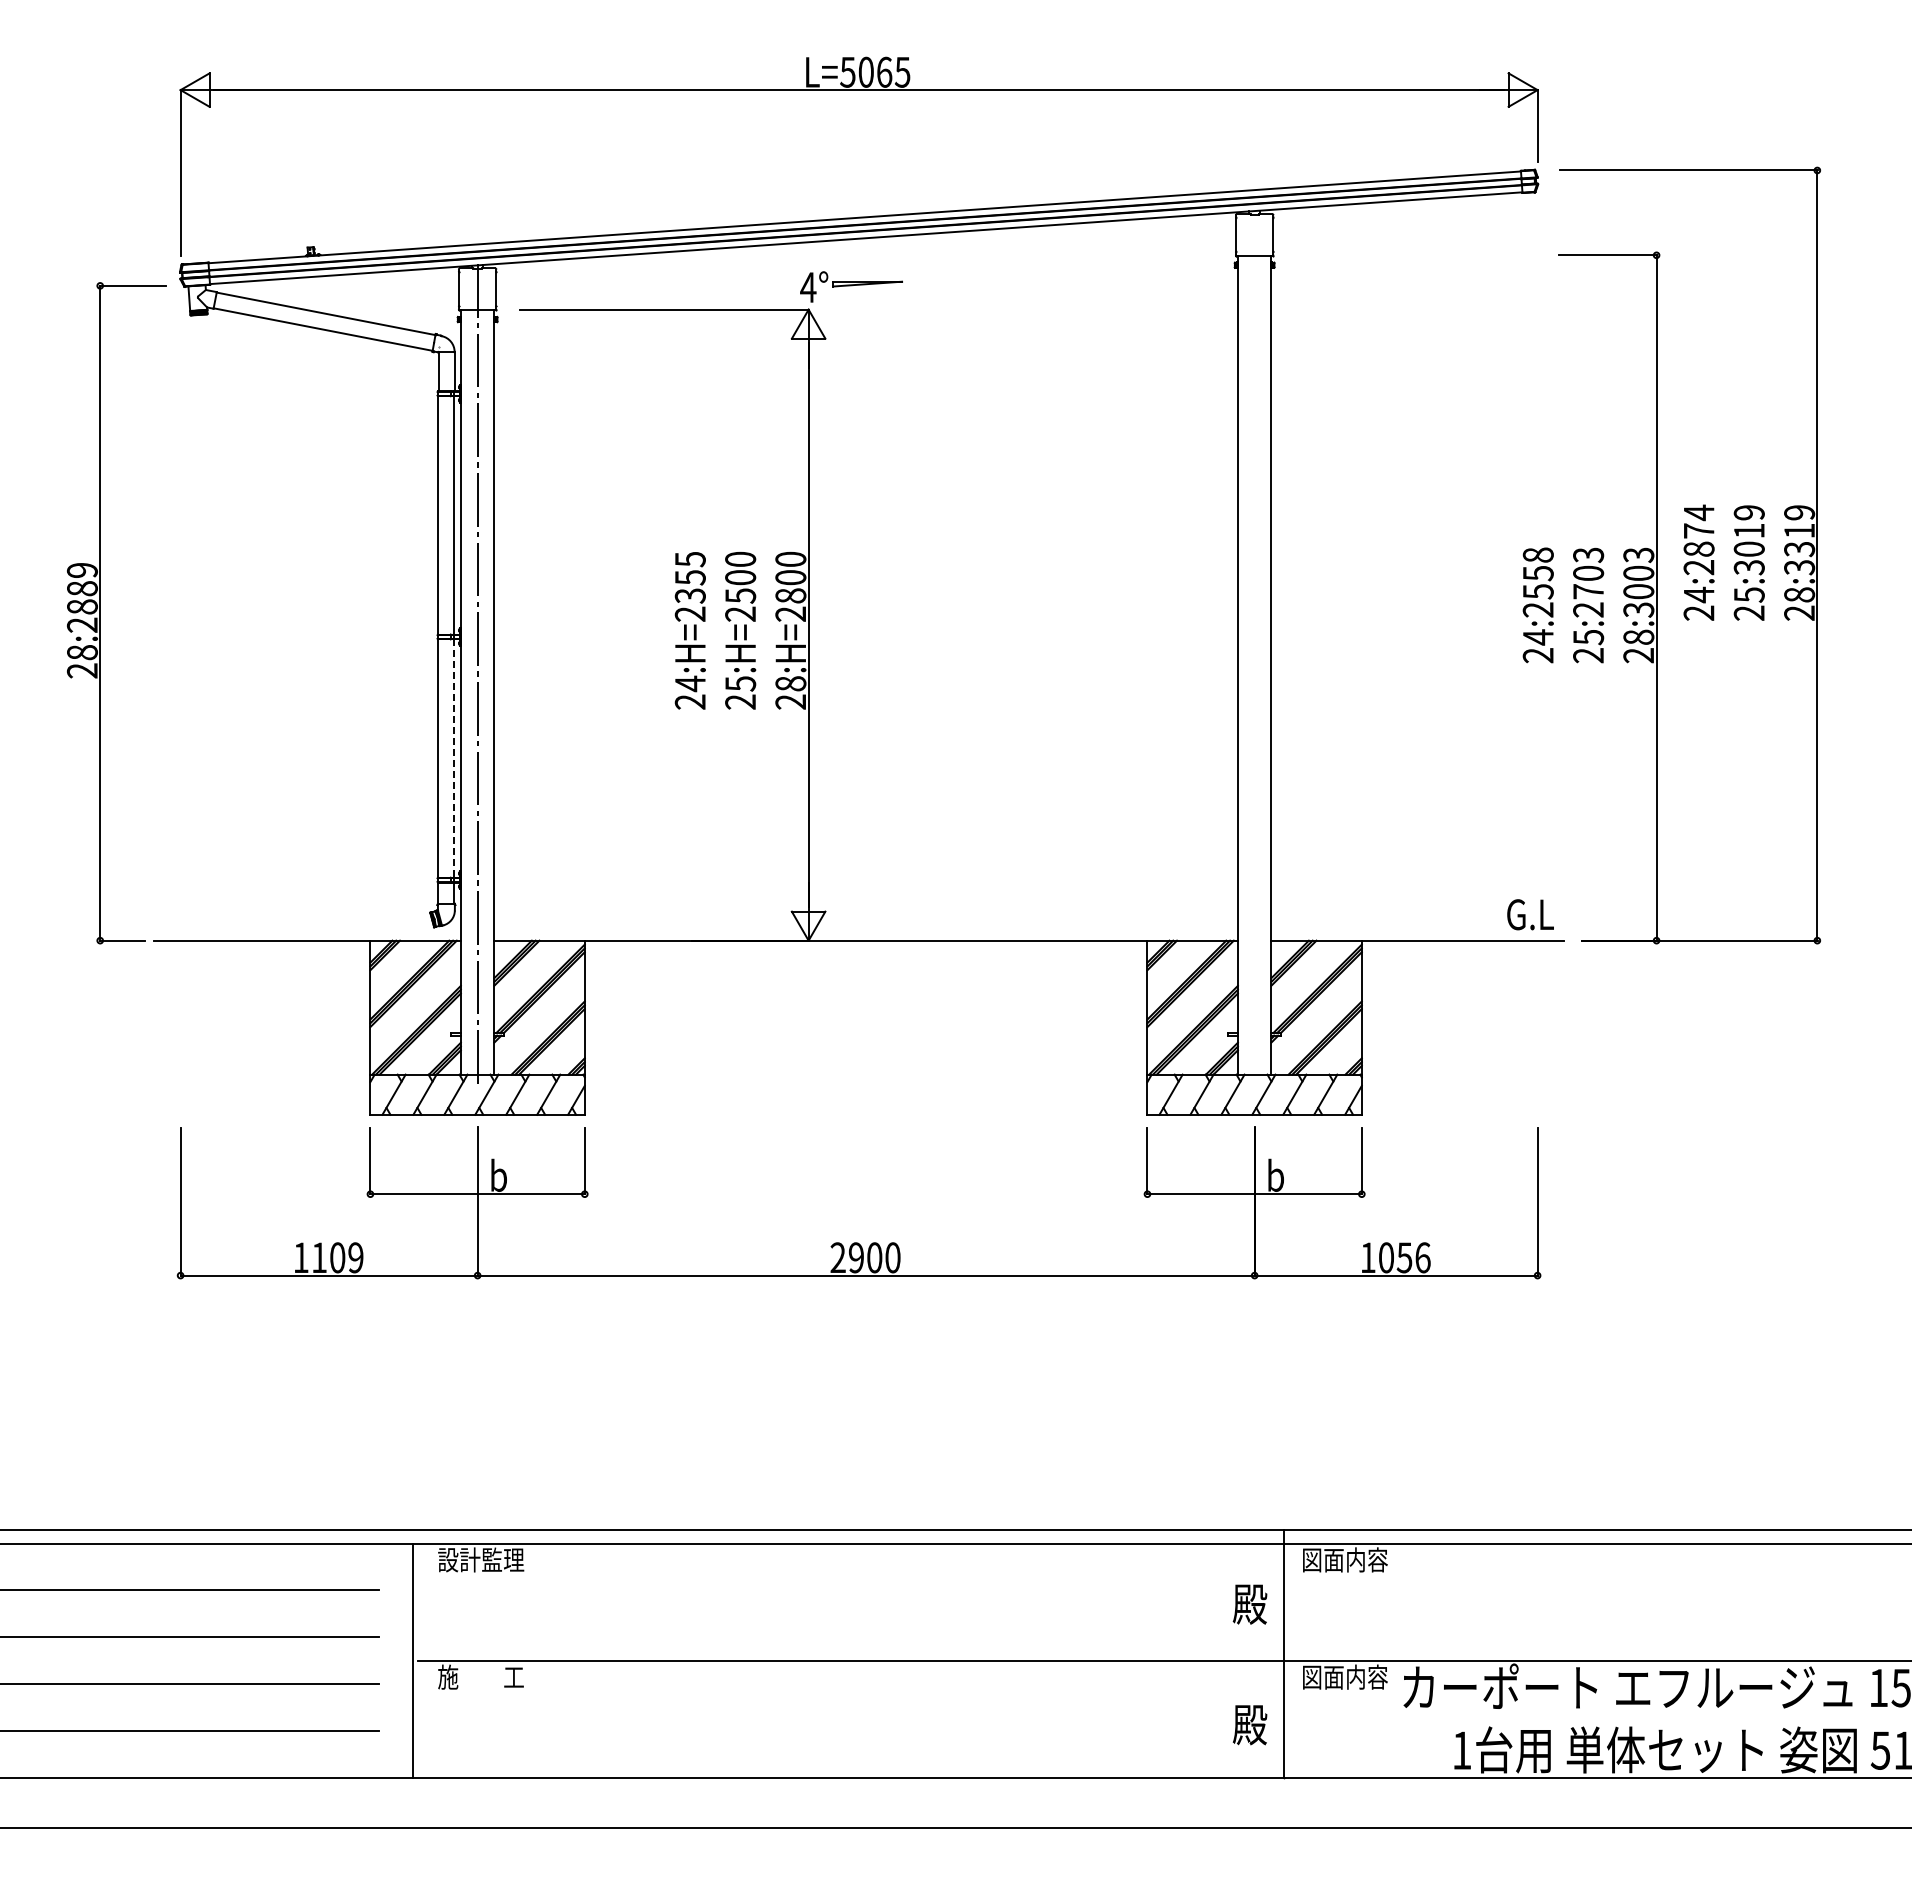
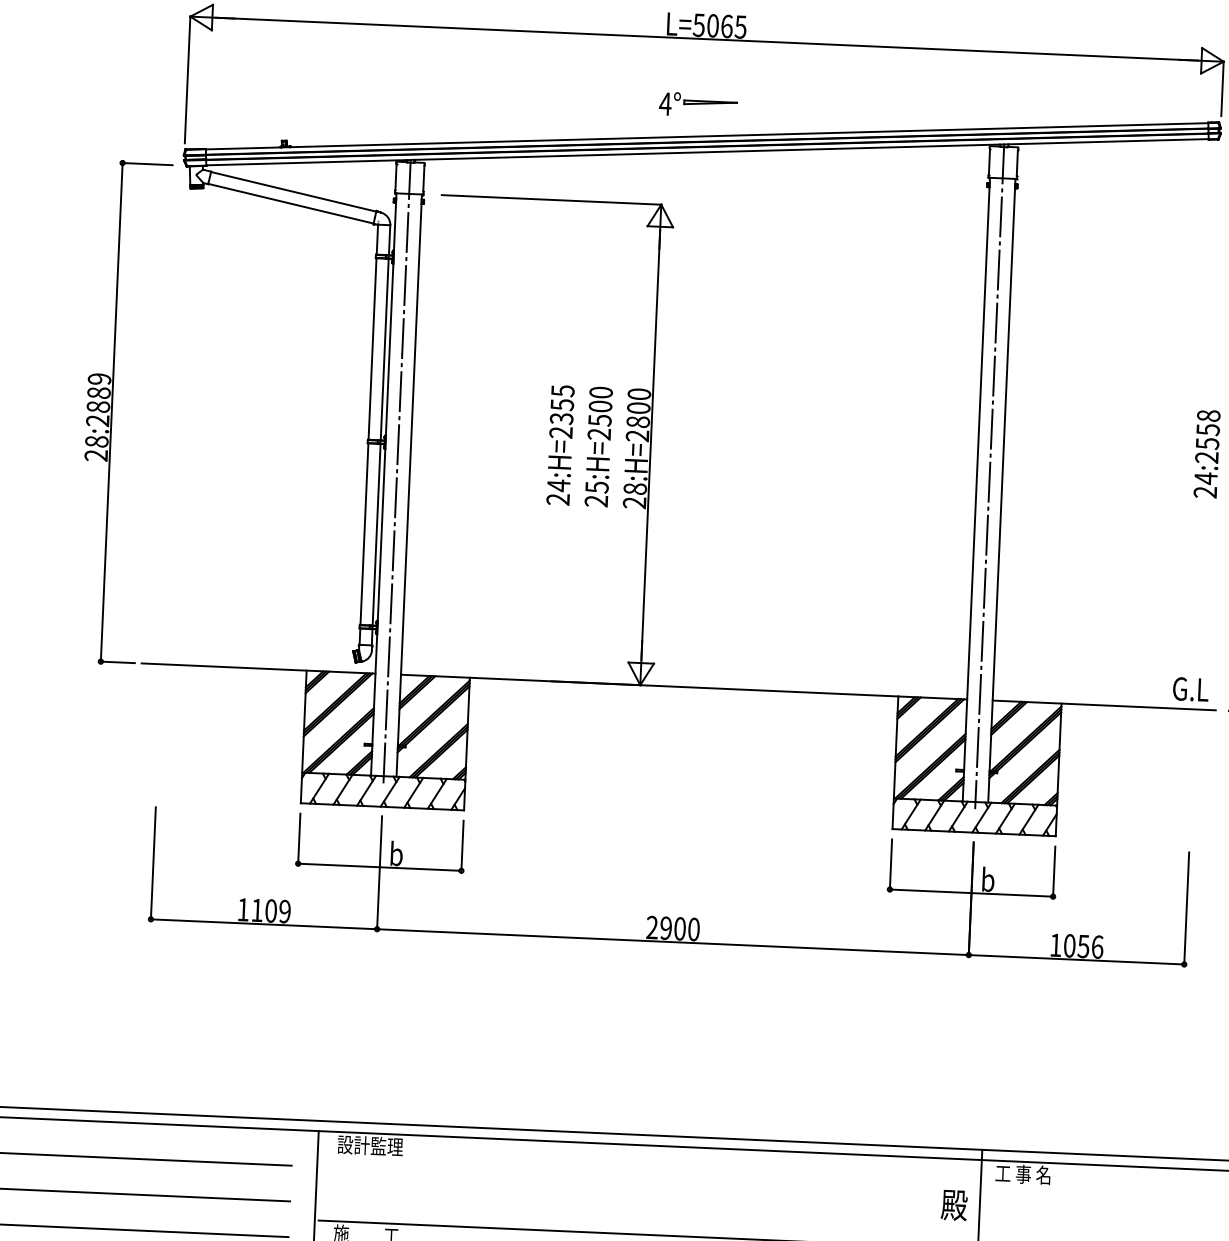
part: (851, 286) -> (698, 104), moved
line: (1254, 646) -> (989, 476), added
line: (454, 759) -> (376, 535), dashed -> solid
text: (1344, 1559) -> (1027, 1174), 図面内容 -> 工 事 名

